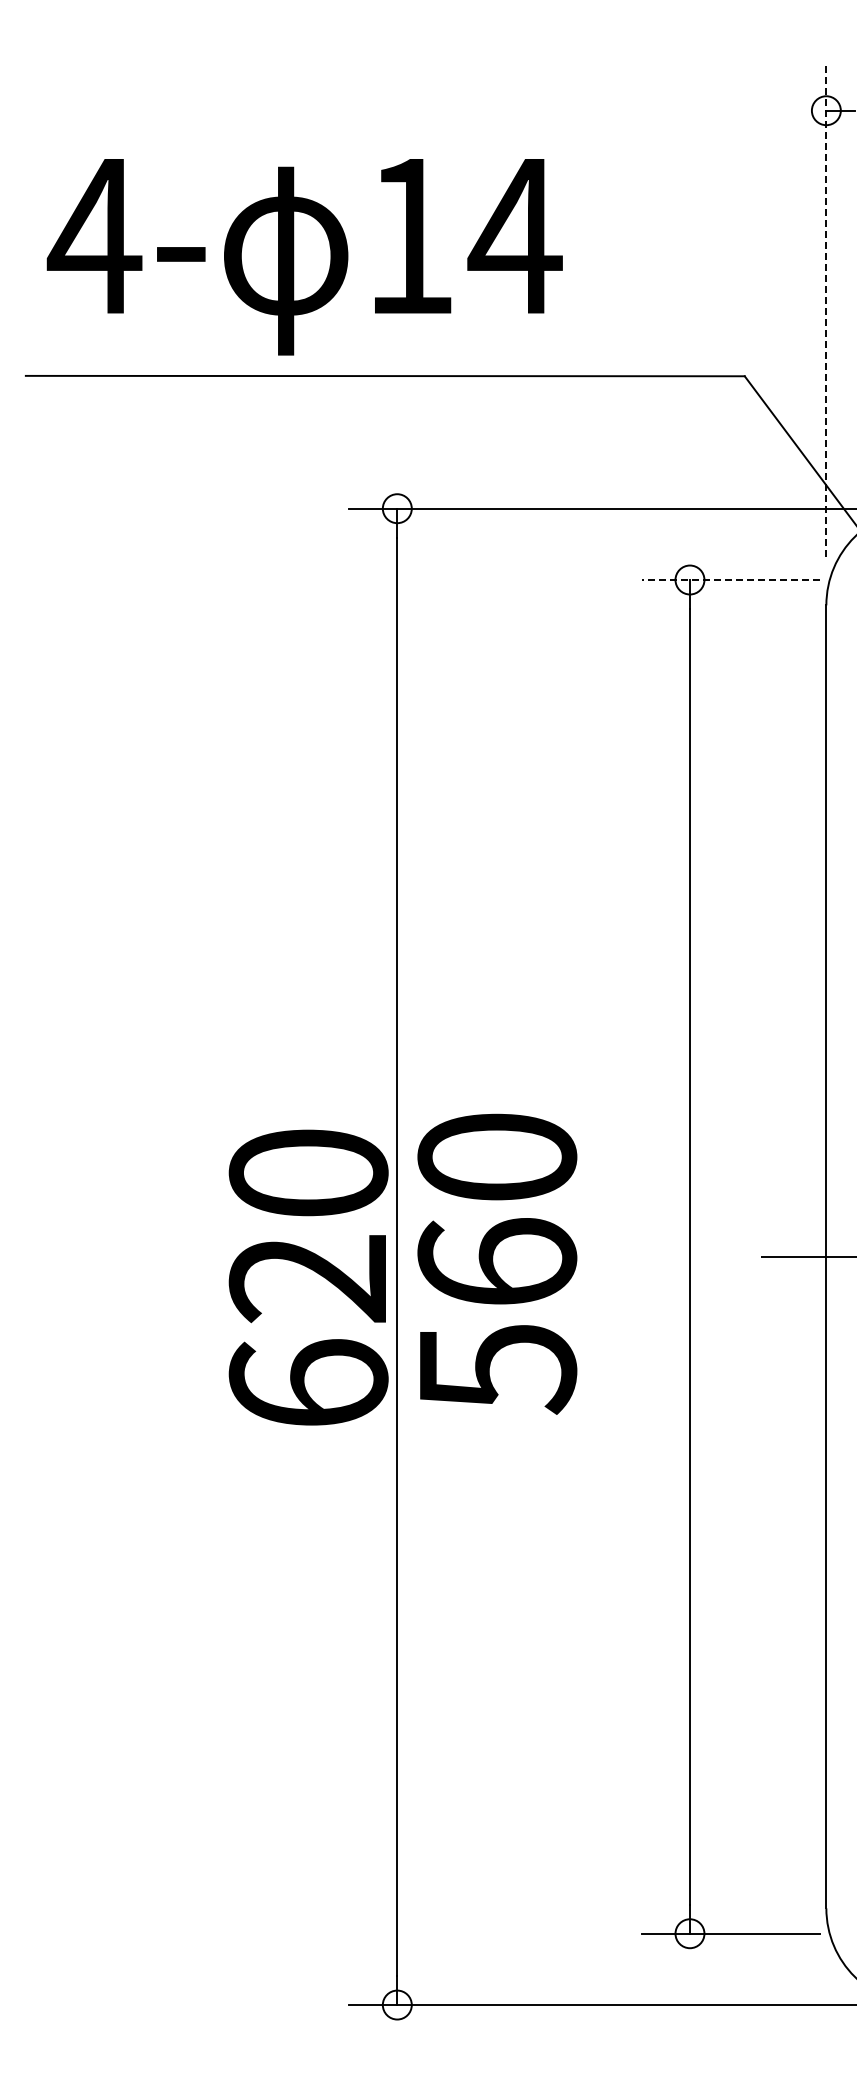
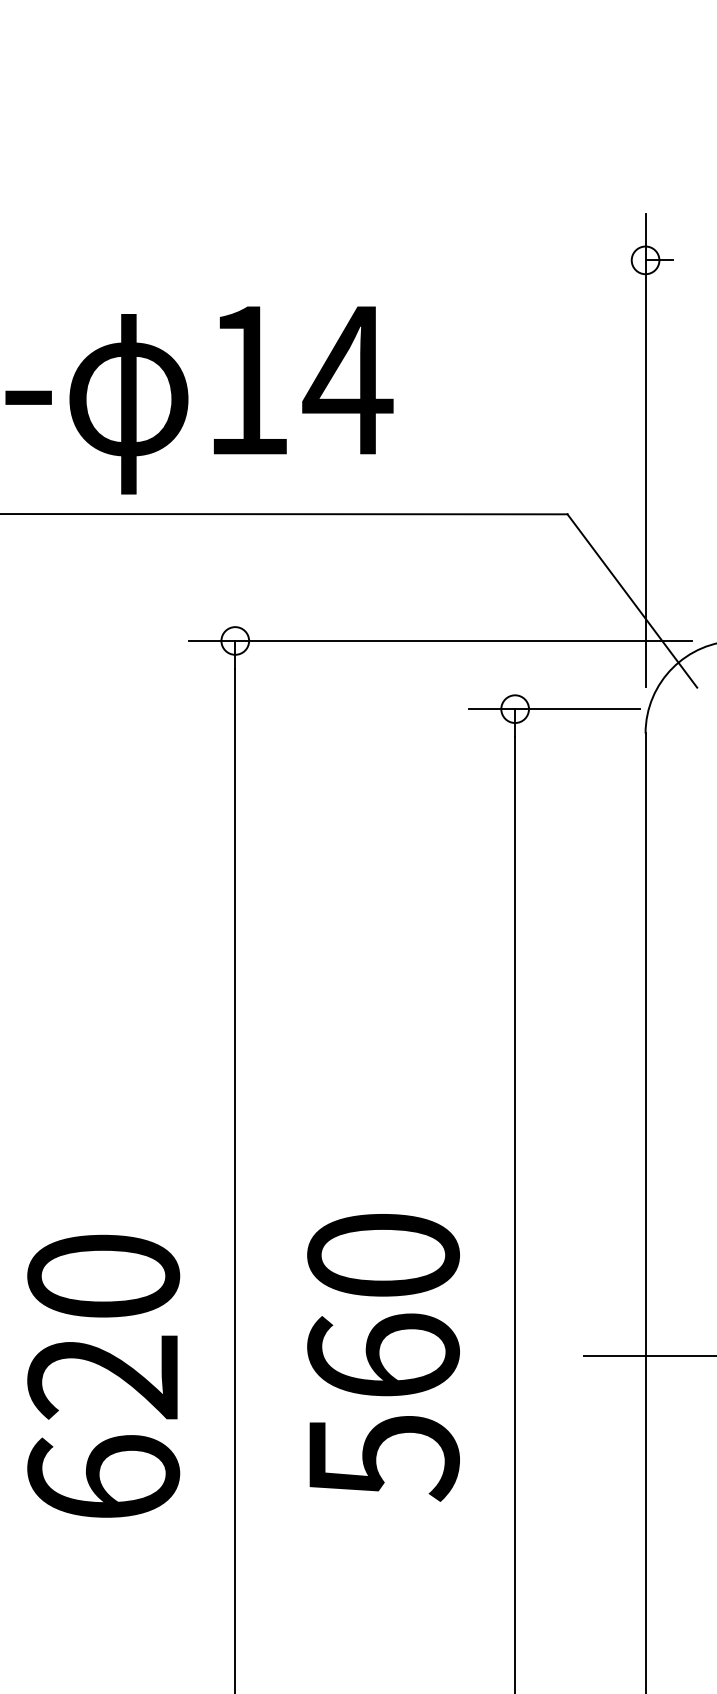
line: (826, 309) -> (645, 450), dashed -> solid
line: (730, 580) -> (553, 709), dashed -> solid
text: (497, 1263) -> (383, 1357), moved
text: (308, 1277) -> (103, 1376), moved

